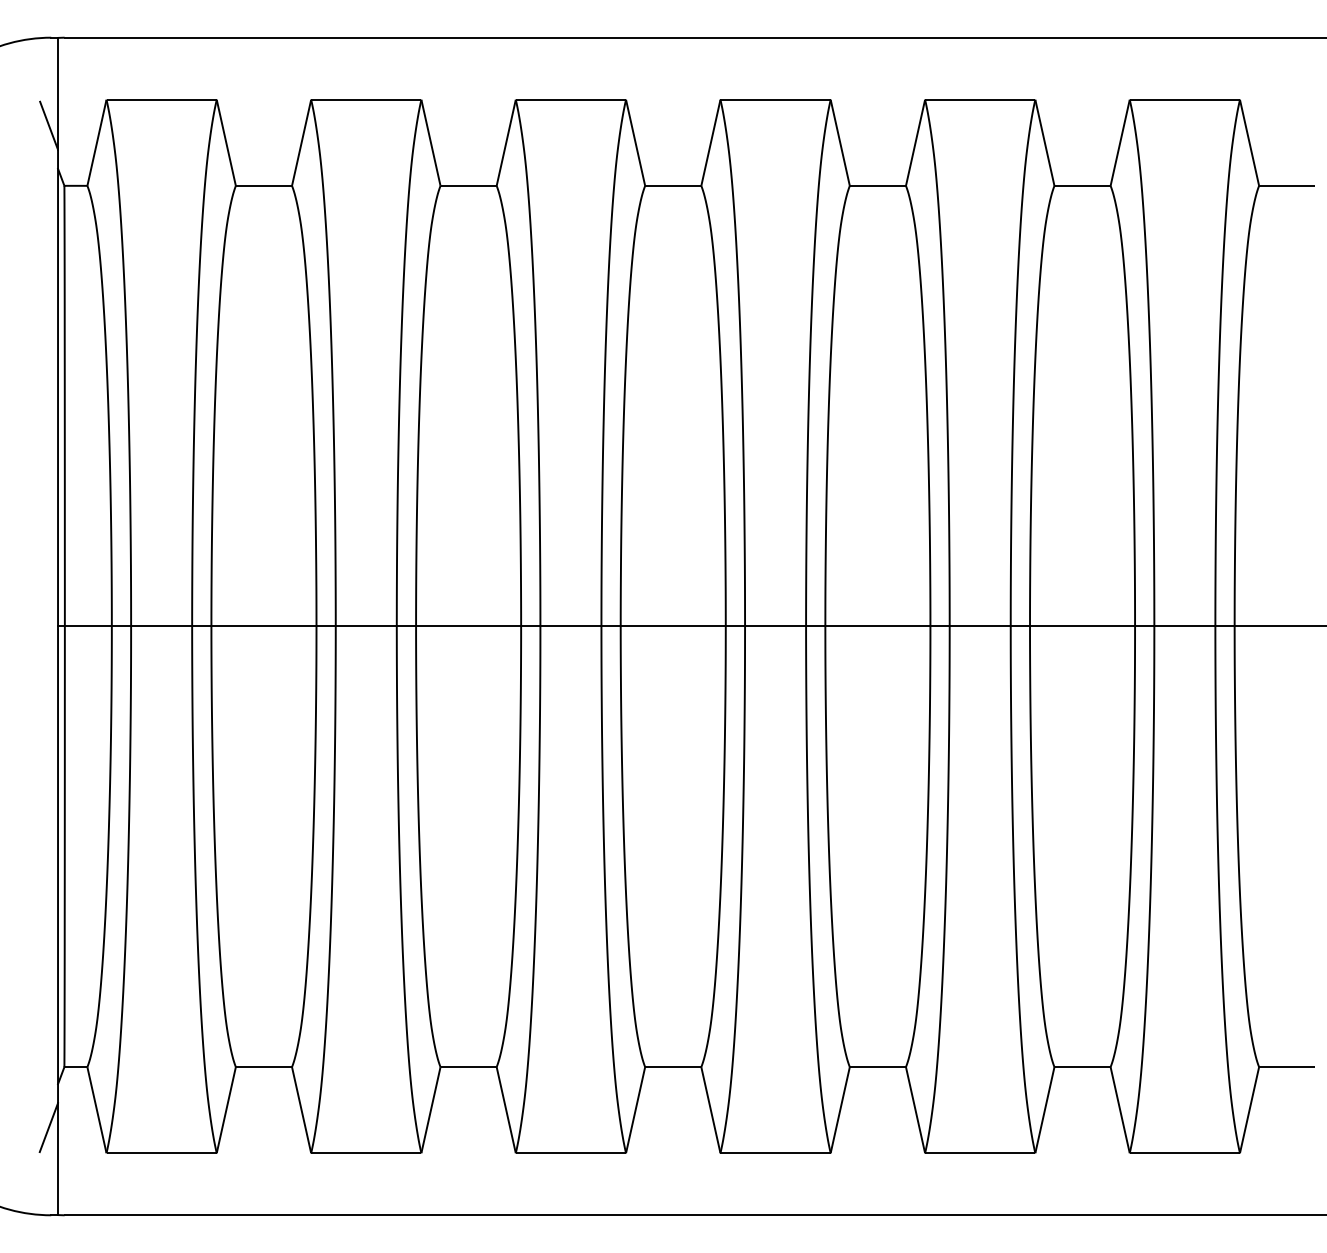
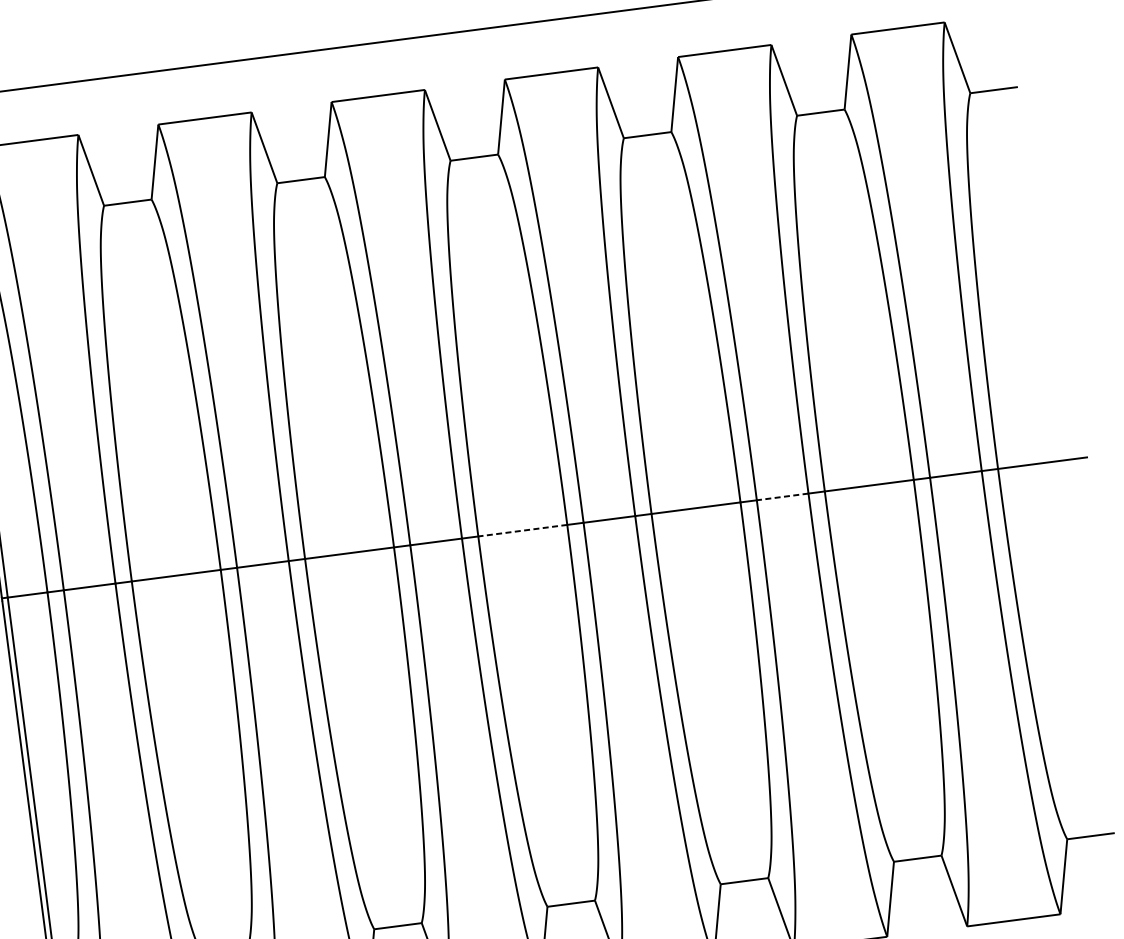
line: (673, 626) -> (523, 530), solid -> dashed
line: (980, 626) -> (782, 496), solid -> dashed

